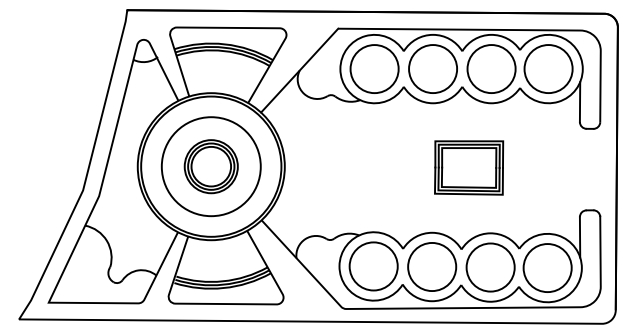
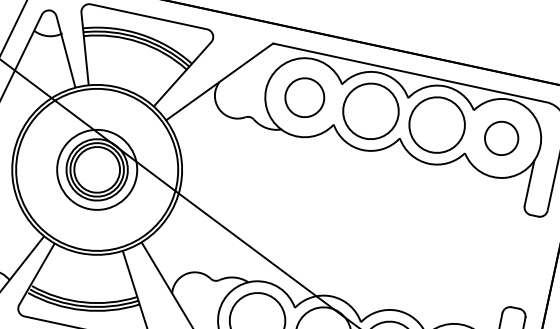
circle: (374, 69) -> (304, 98), size x0.7
circle: (548, 69) -> (501, 138), size x0.6
circle: (210, 166) -> (96, 169), size x0.7
part: (469, 167) -> (389, 231), removed

